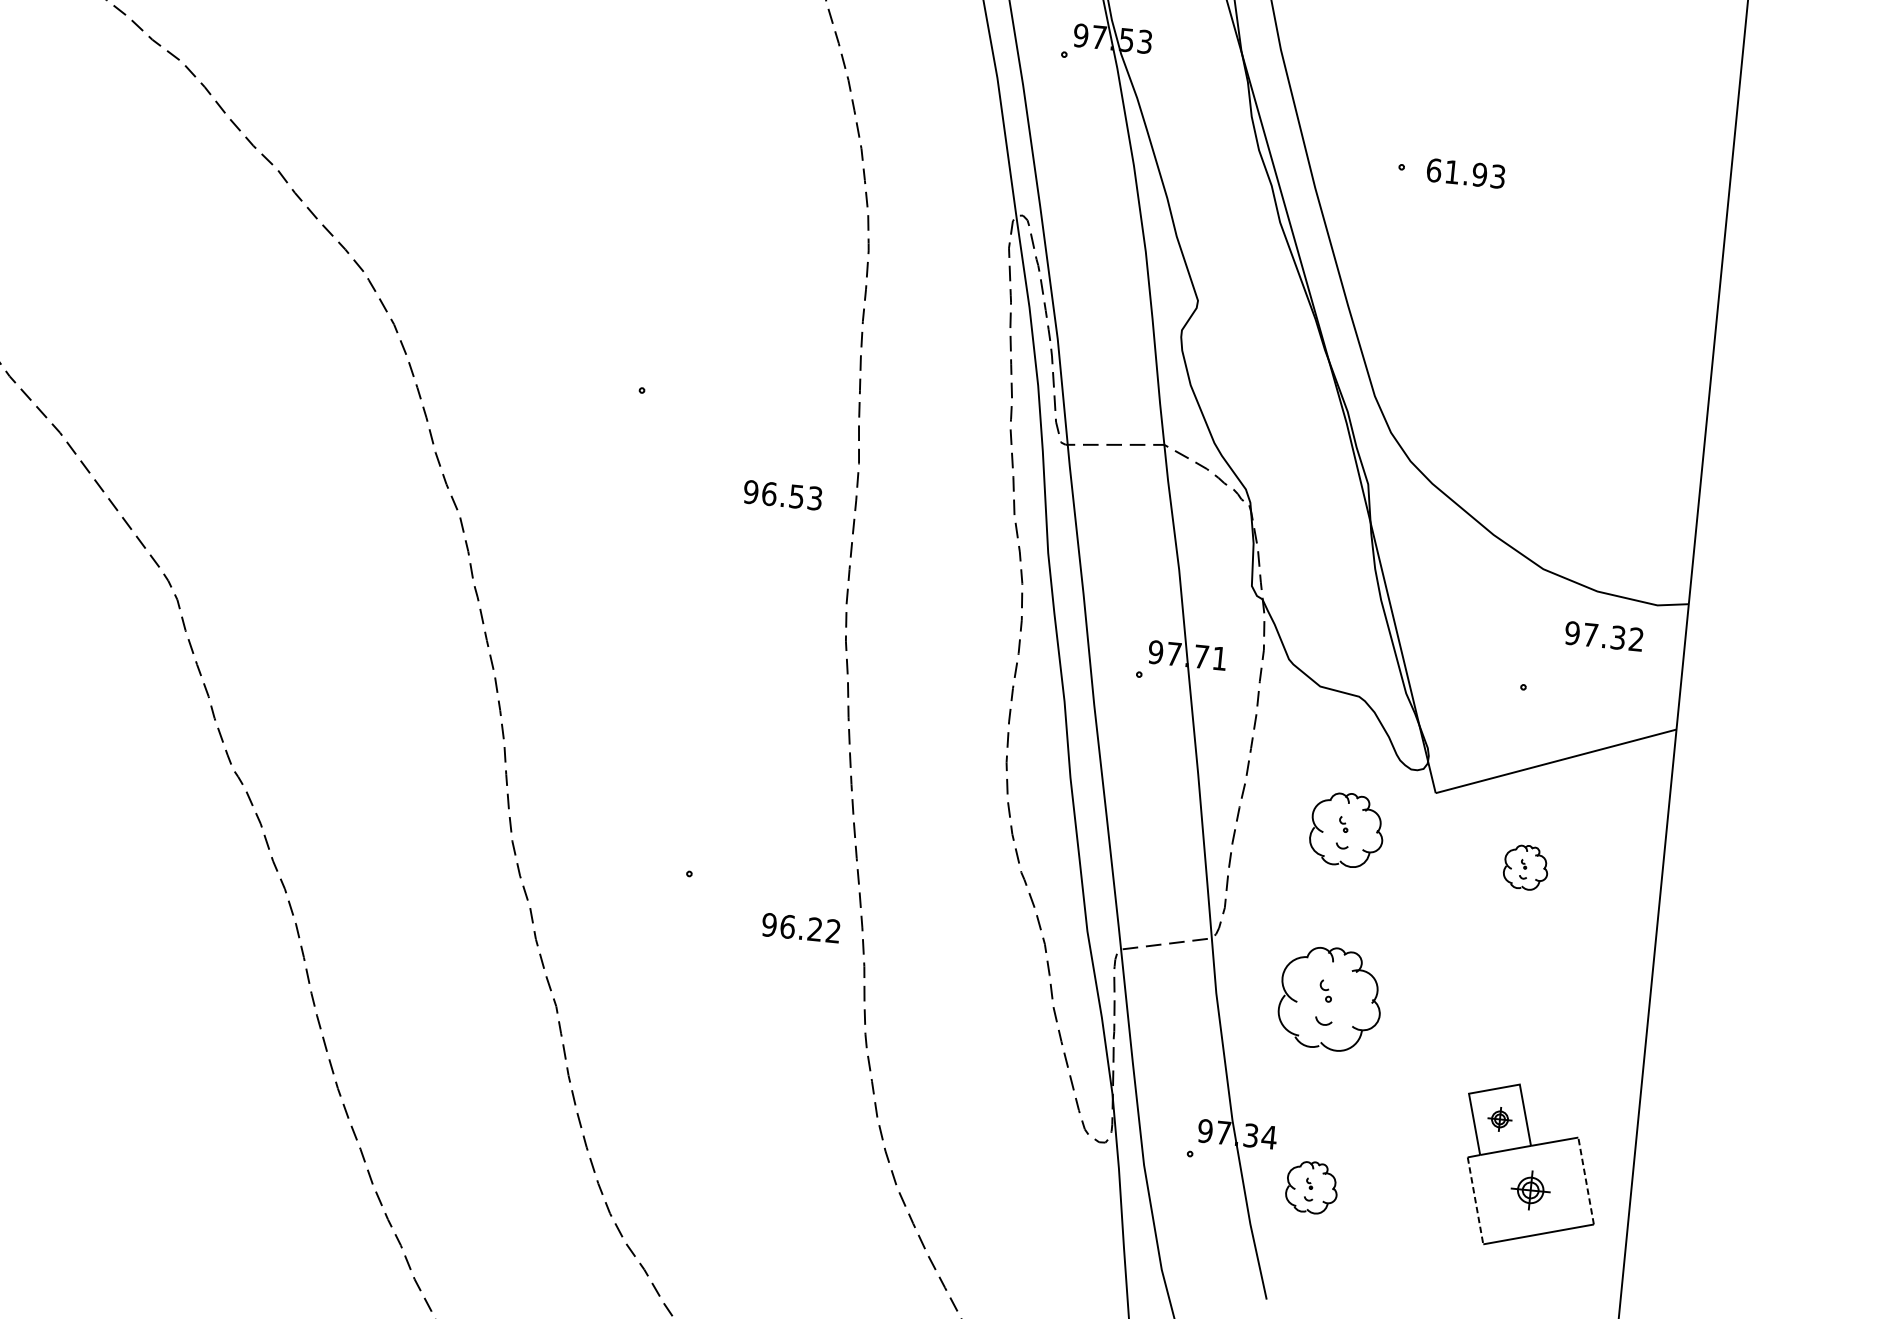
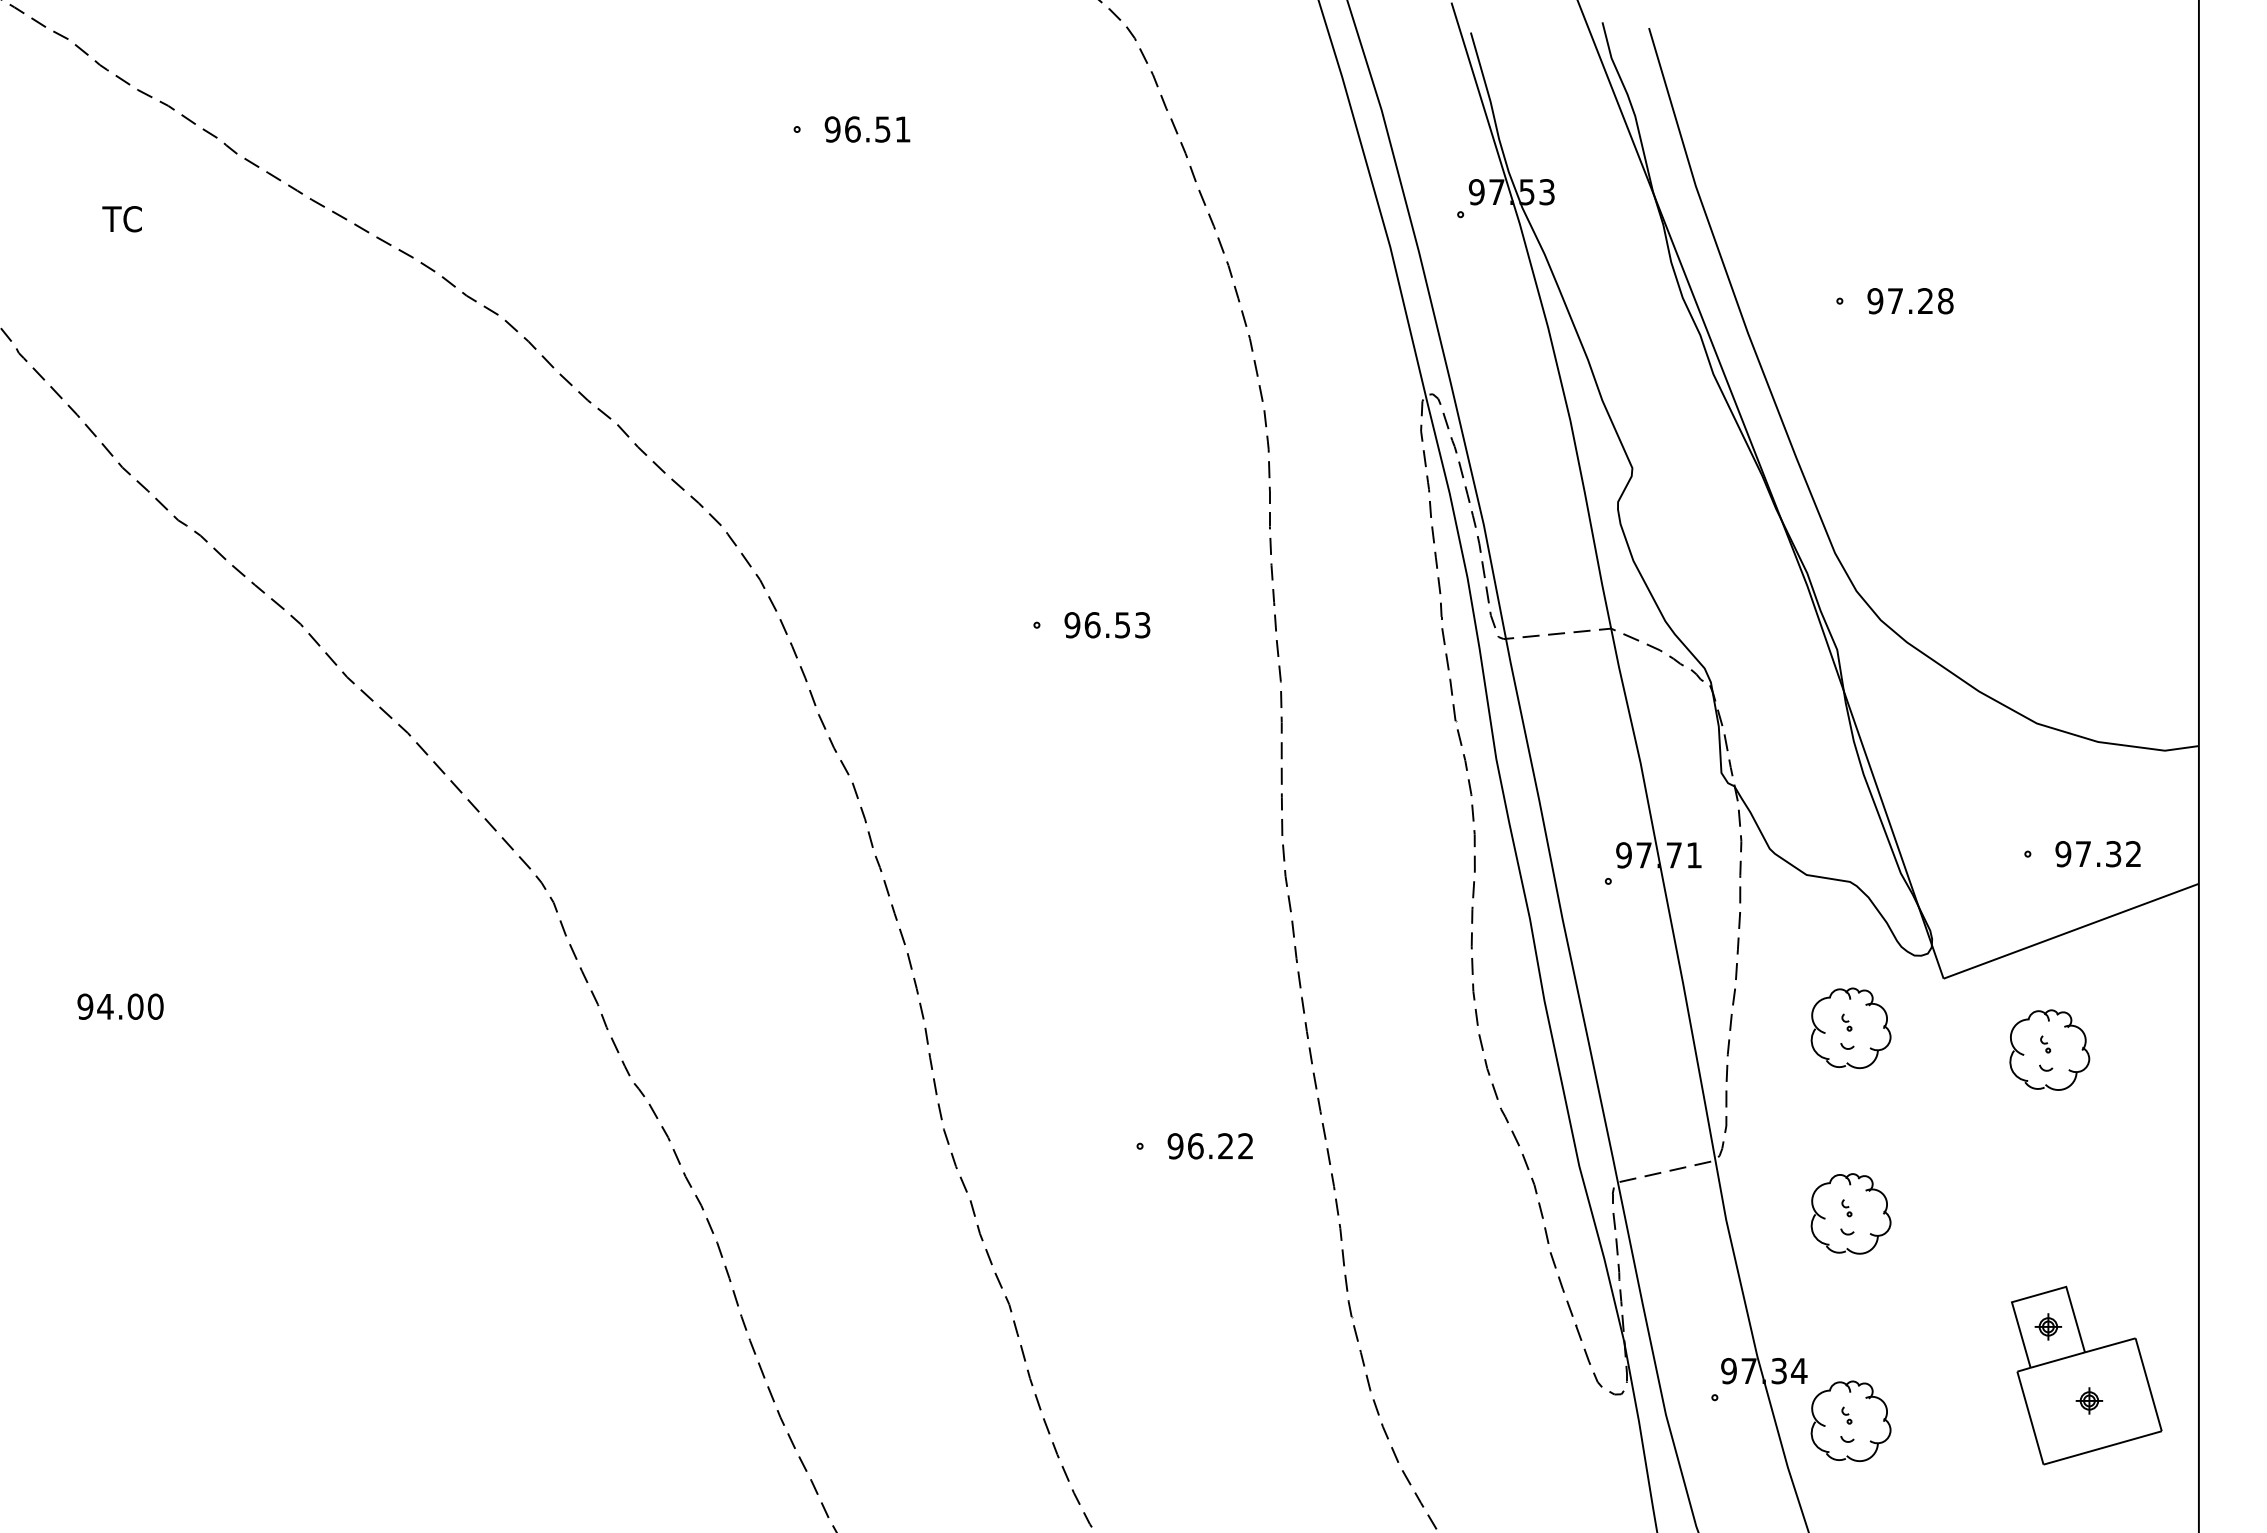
text: (1466, 173) -> (1910, 301), 61.93 -> 97.28
text: (782, 495) -> (1107, 625), moved
text: (1603, 636) -> (2097, 854), moved
part: (1525, 867) -> (2049, 1049), size x1.67
text: (800, 928) -> (1209, 1146), moved
part: (1330, 998) -> (1850, 1213), size x0.71
line: (1585, 1180) -> (2148, 1384), dashed -> solid
part: (1311, 1186) -> (1850, 1420), size x1.43
part: (1530, 1190) -> (2089, 1400), size x0.62
line: (1475, 1201) -> (2030, 1418), dashed -> solid

